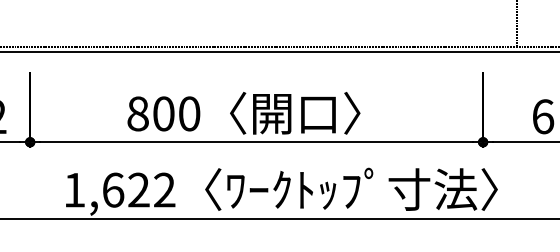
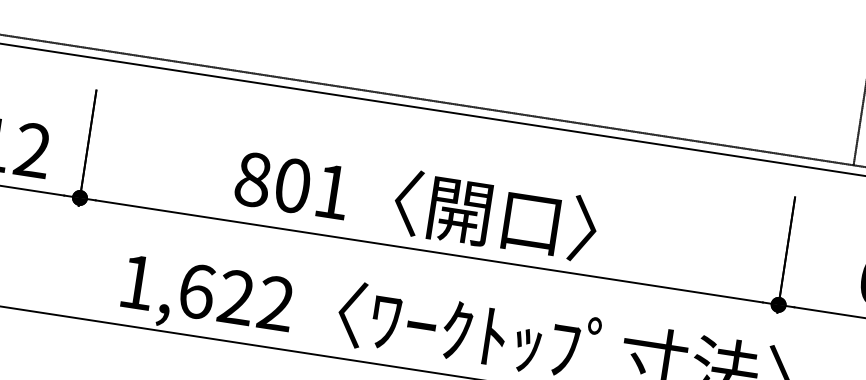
text: (189, 113) -> (332, 191), 800 -> 801

